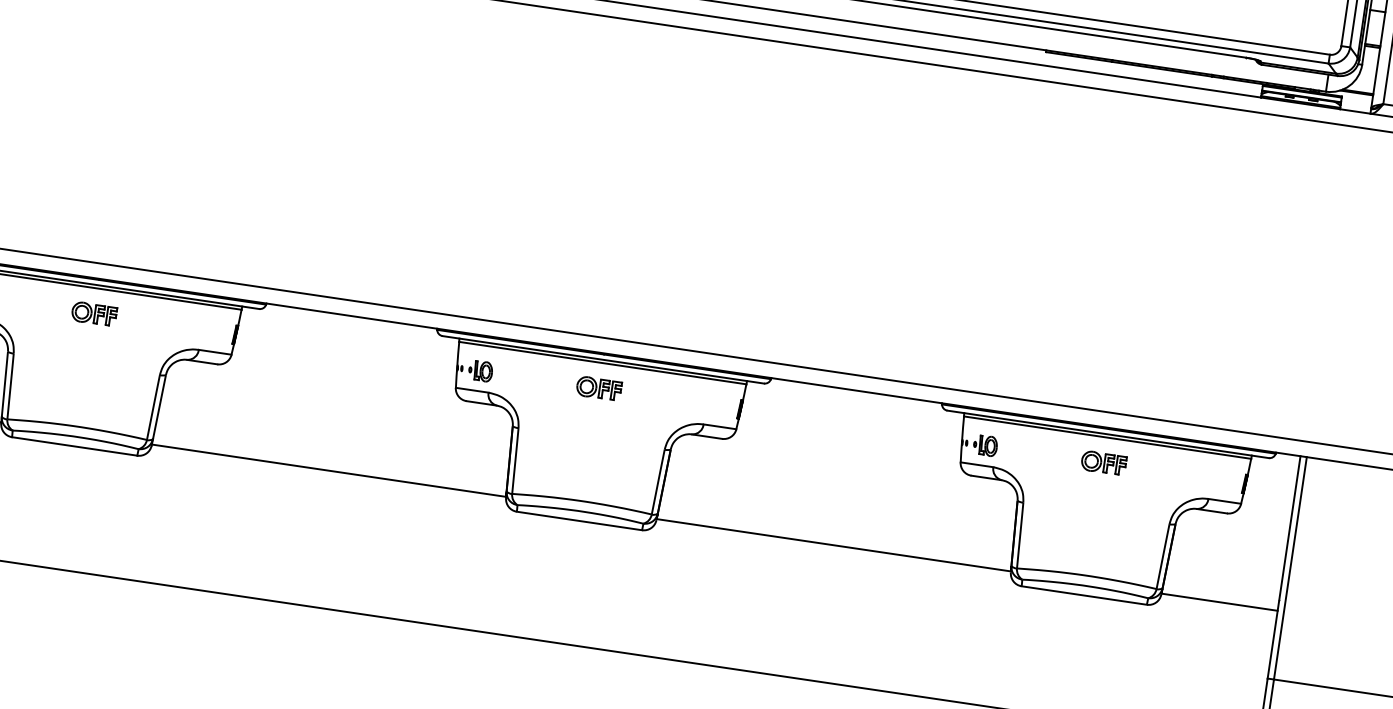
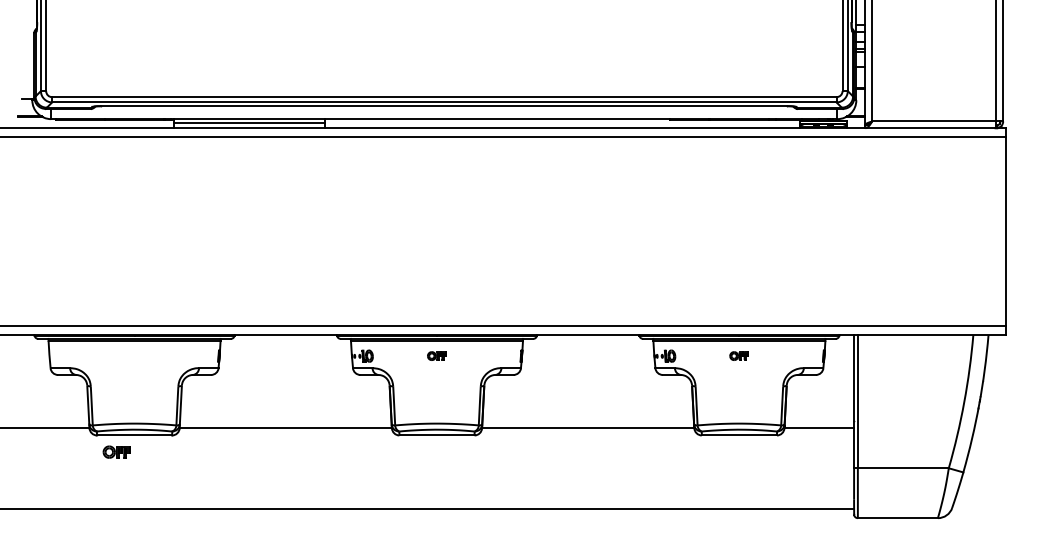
part: (94, 312) -> (116, 451), moved
part: (598, 387) -> (436, 355), size x0.7
part: (1102, 461) -> (738, 355), size x0.7

